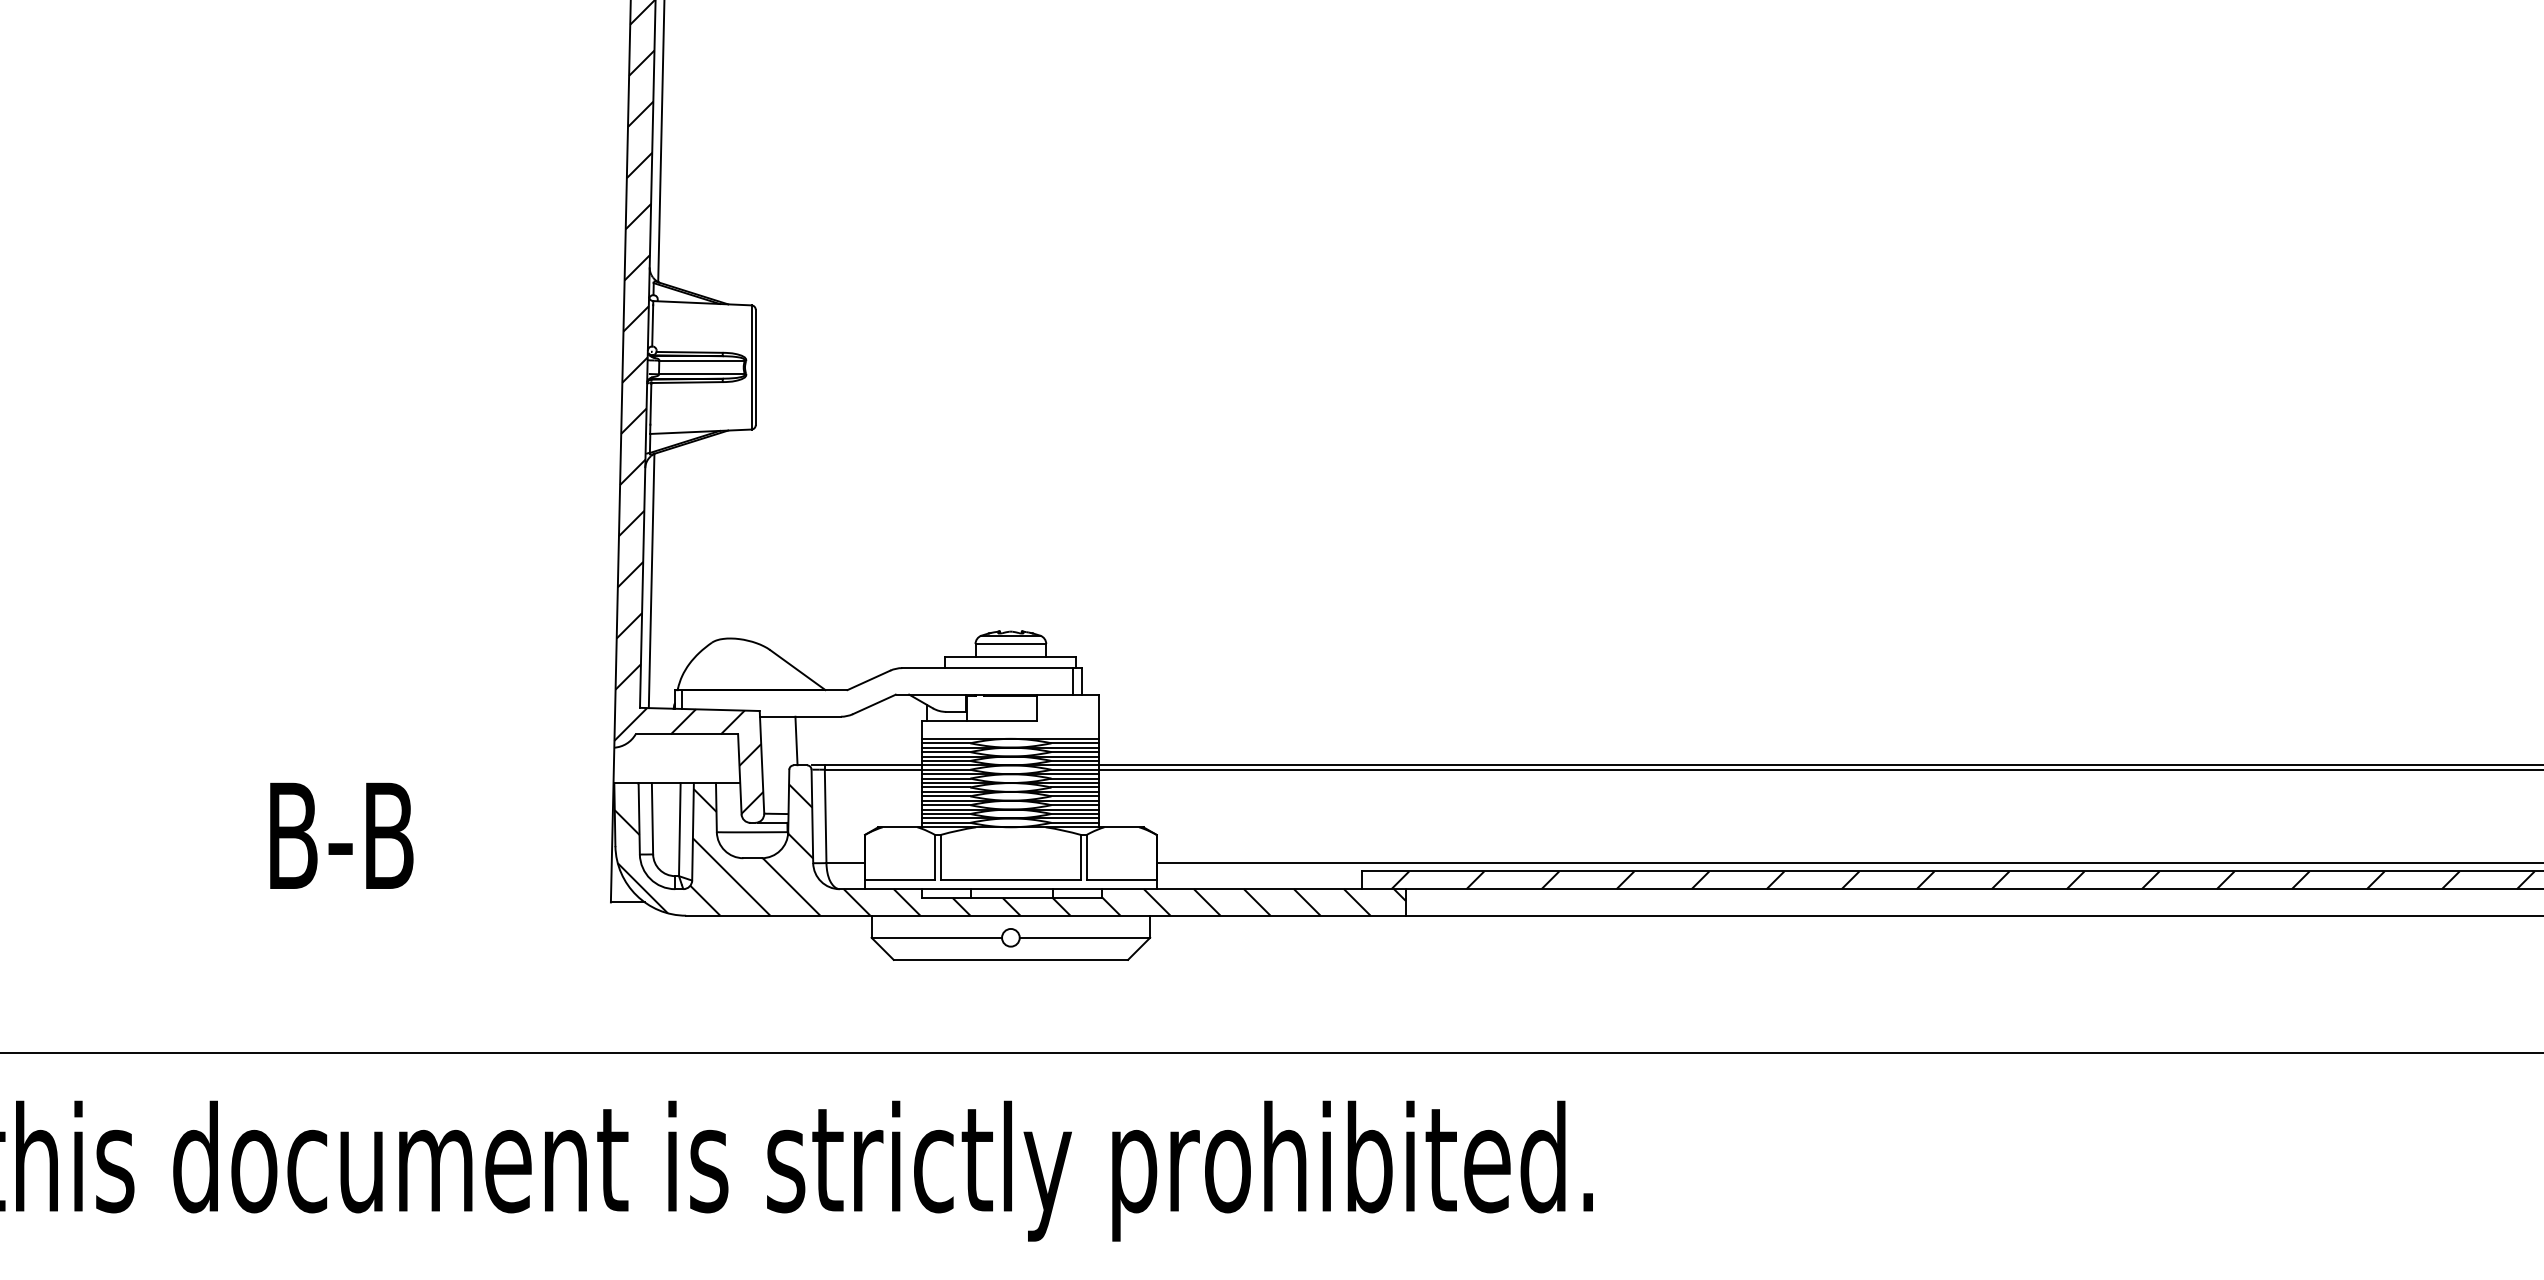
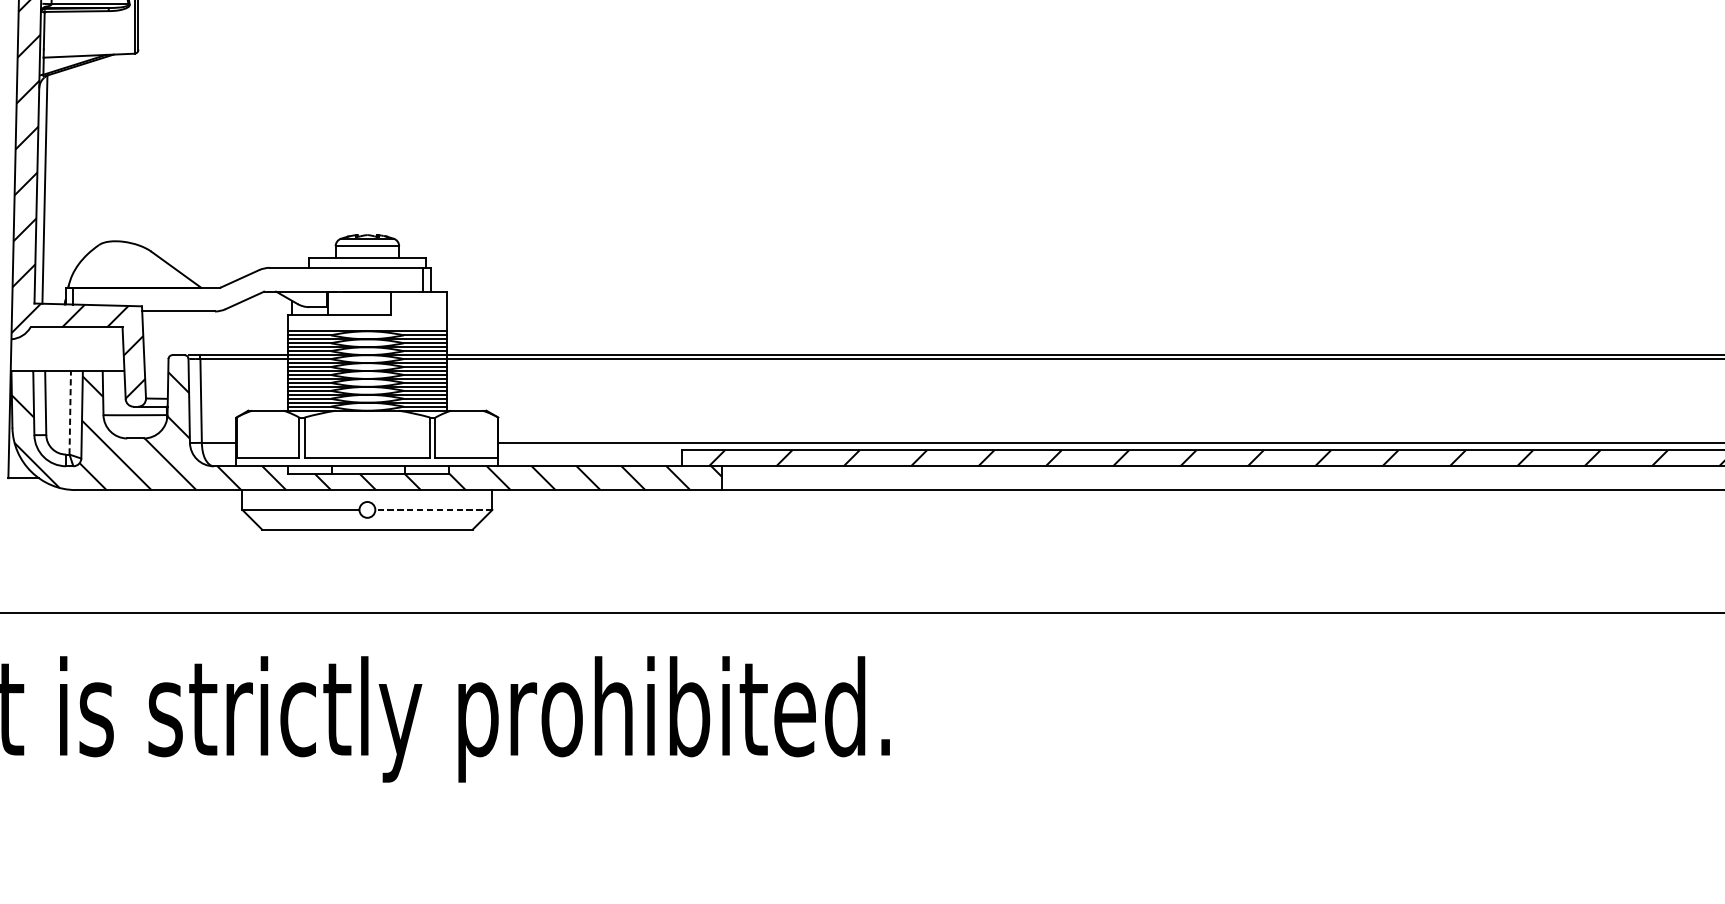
line: (796, 740) -> (174, 332), removed
line: (679, 829) -> (69, 412), solid -> dashed
line: (1084, 937) -> (433, 509), solid -> dashed

